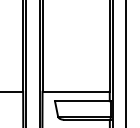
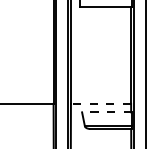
line: (75, 91) -> (100, 103), solid -> dashed
line: (83, 101) -> (107, 112), solid -> dashed

